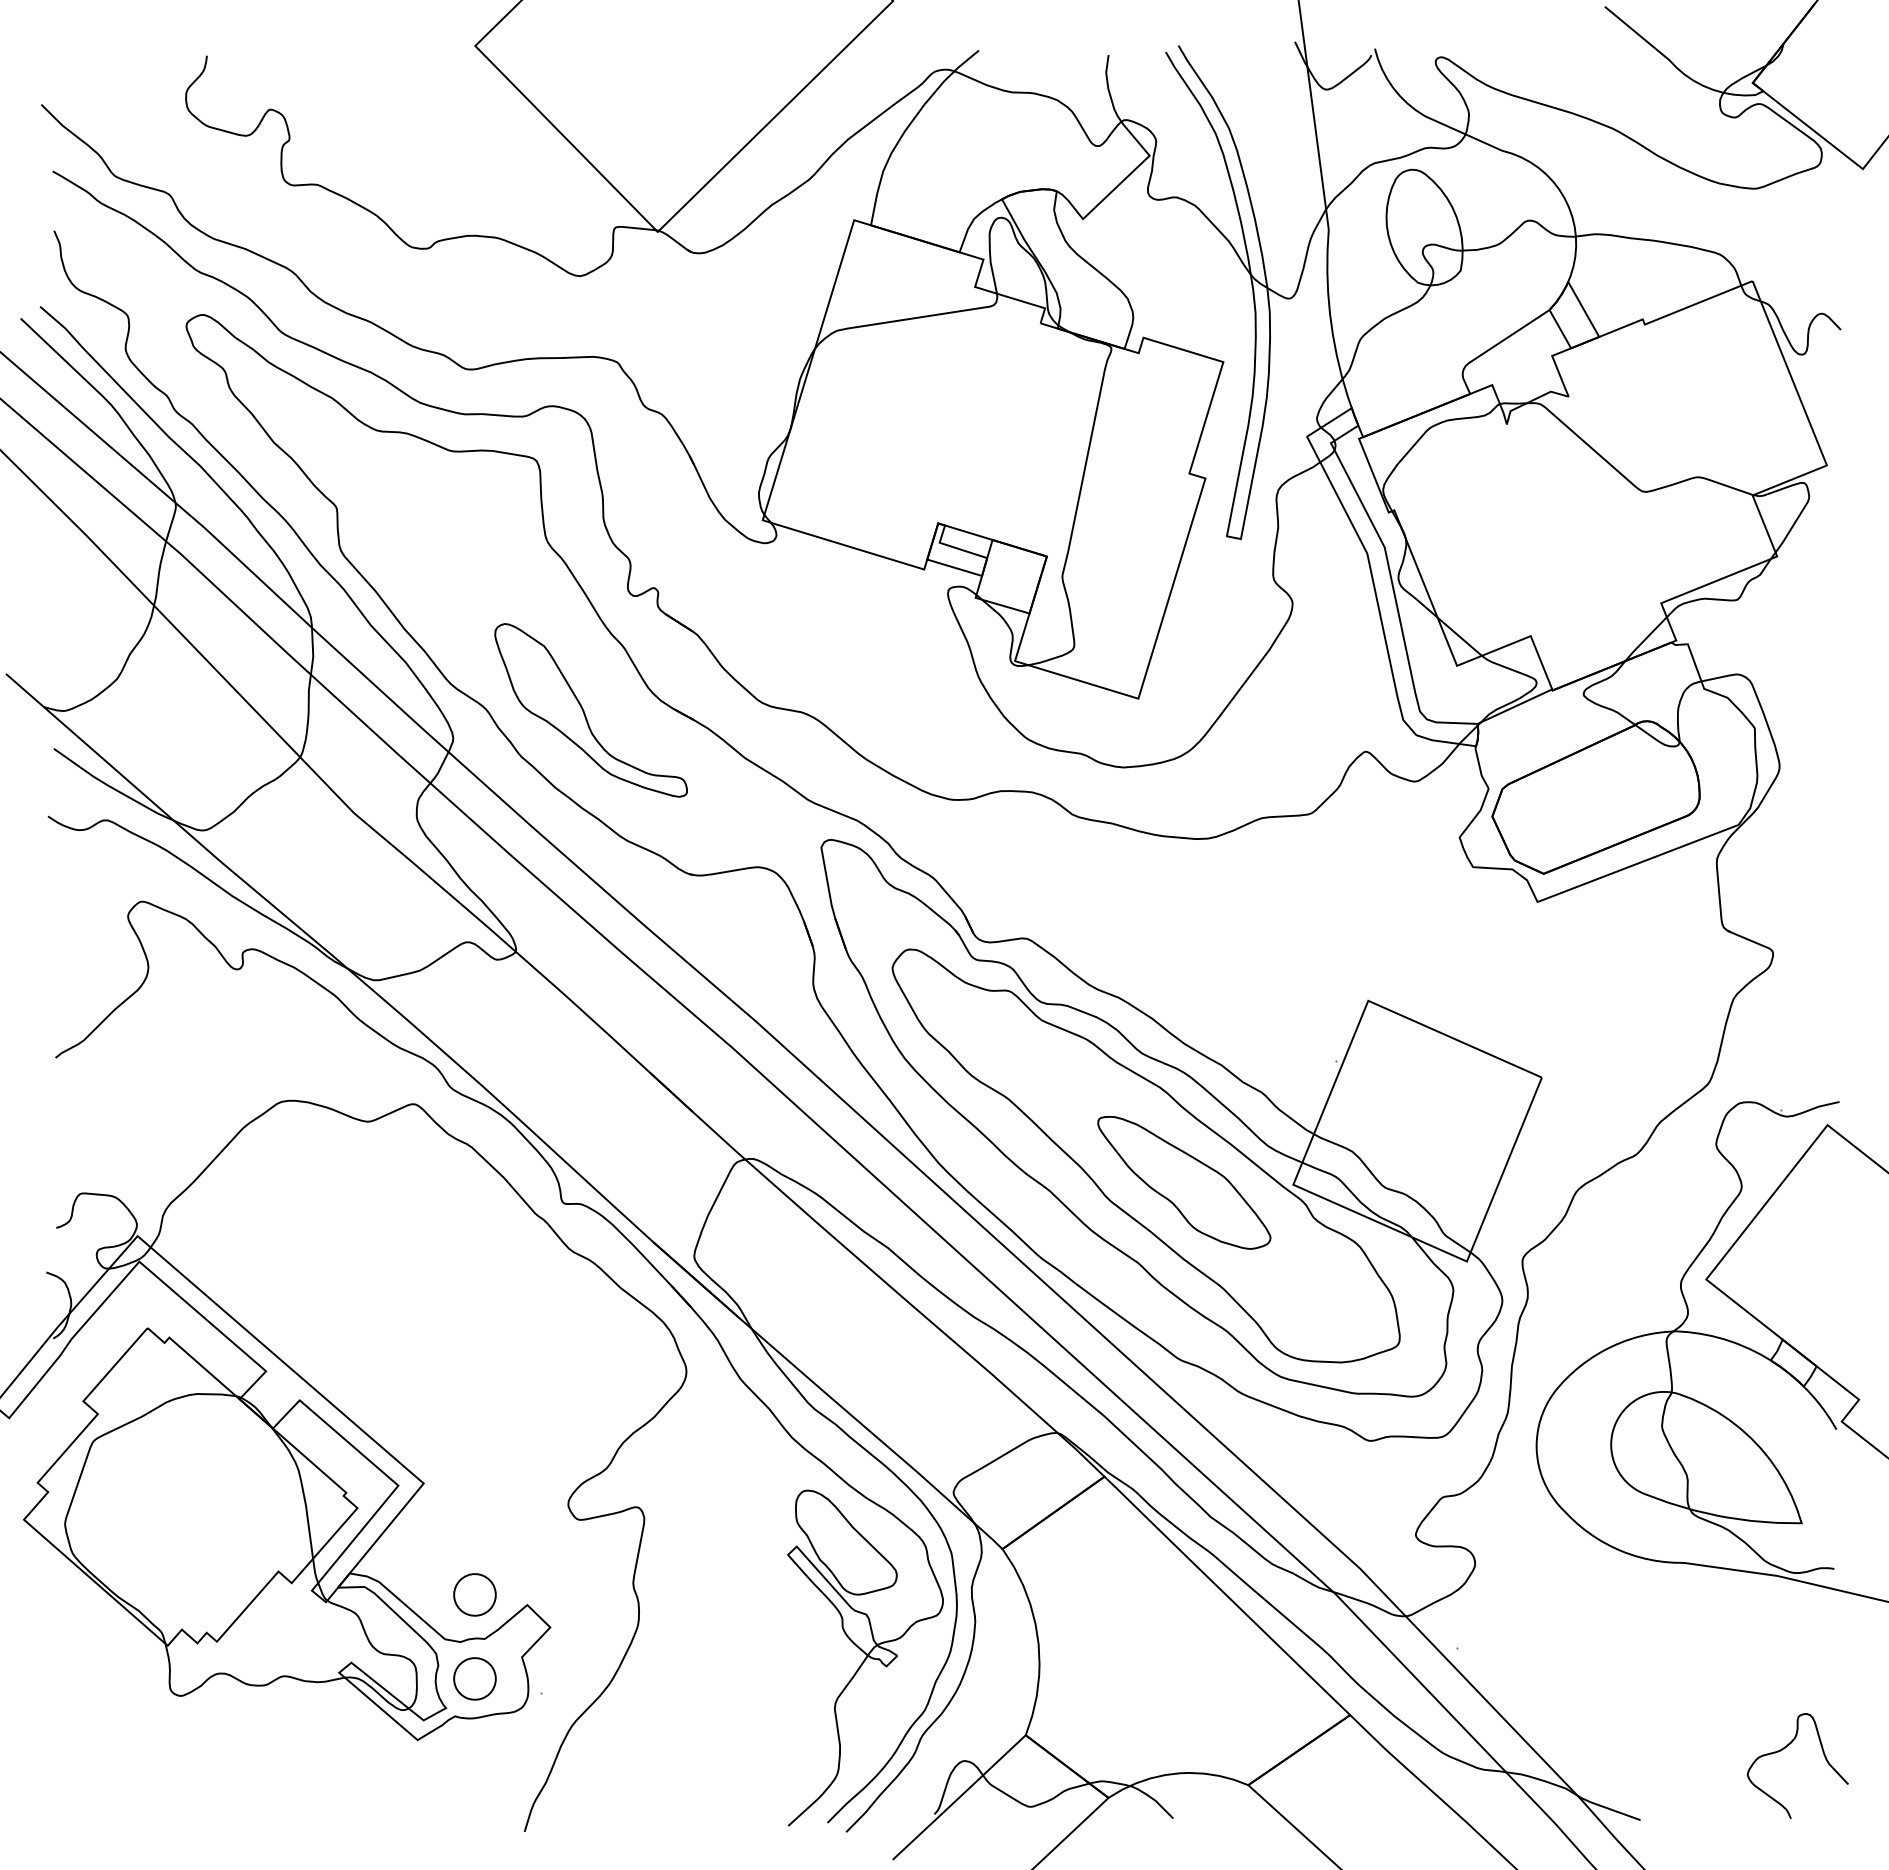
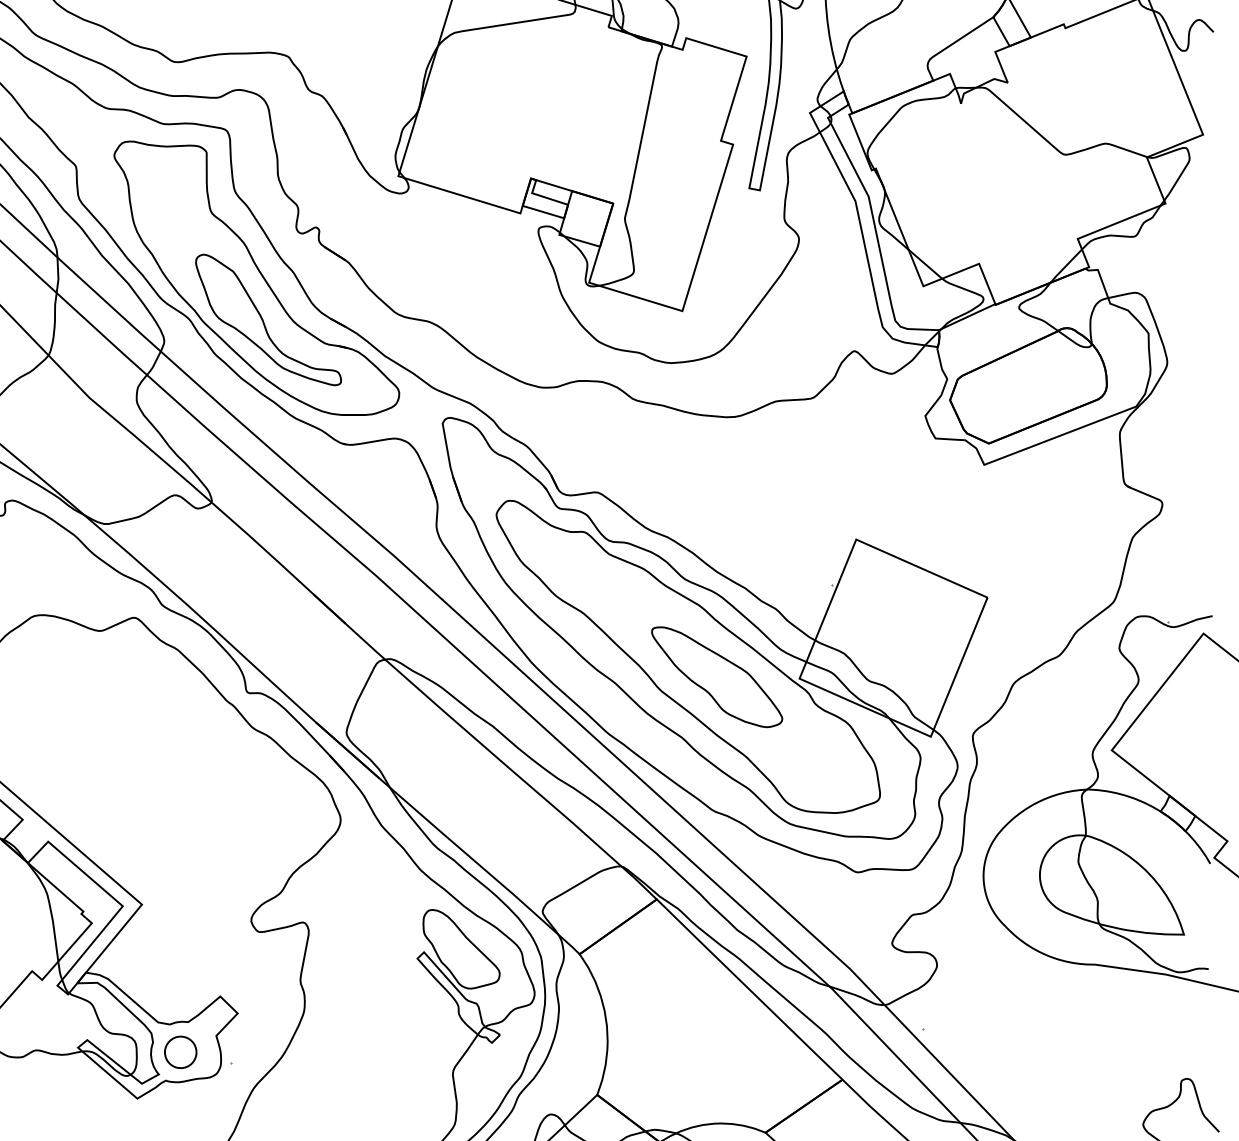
part: (575, 654) -> (256, 277), added
part: (474, 1594) -> (180, 988), removed

